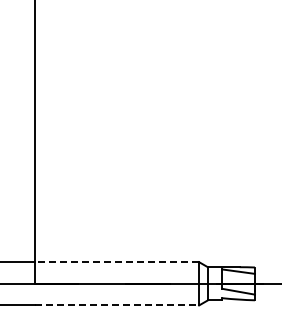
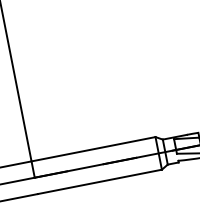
line: (116, 262) -> (93, 149), dashed -> solid
line: (117, 305) -> (100, 181), dashed -> solid

